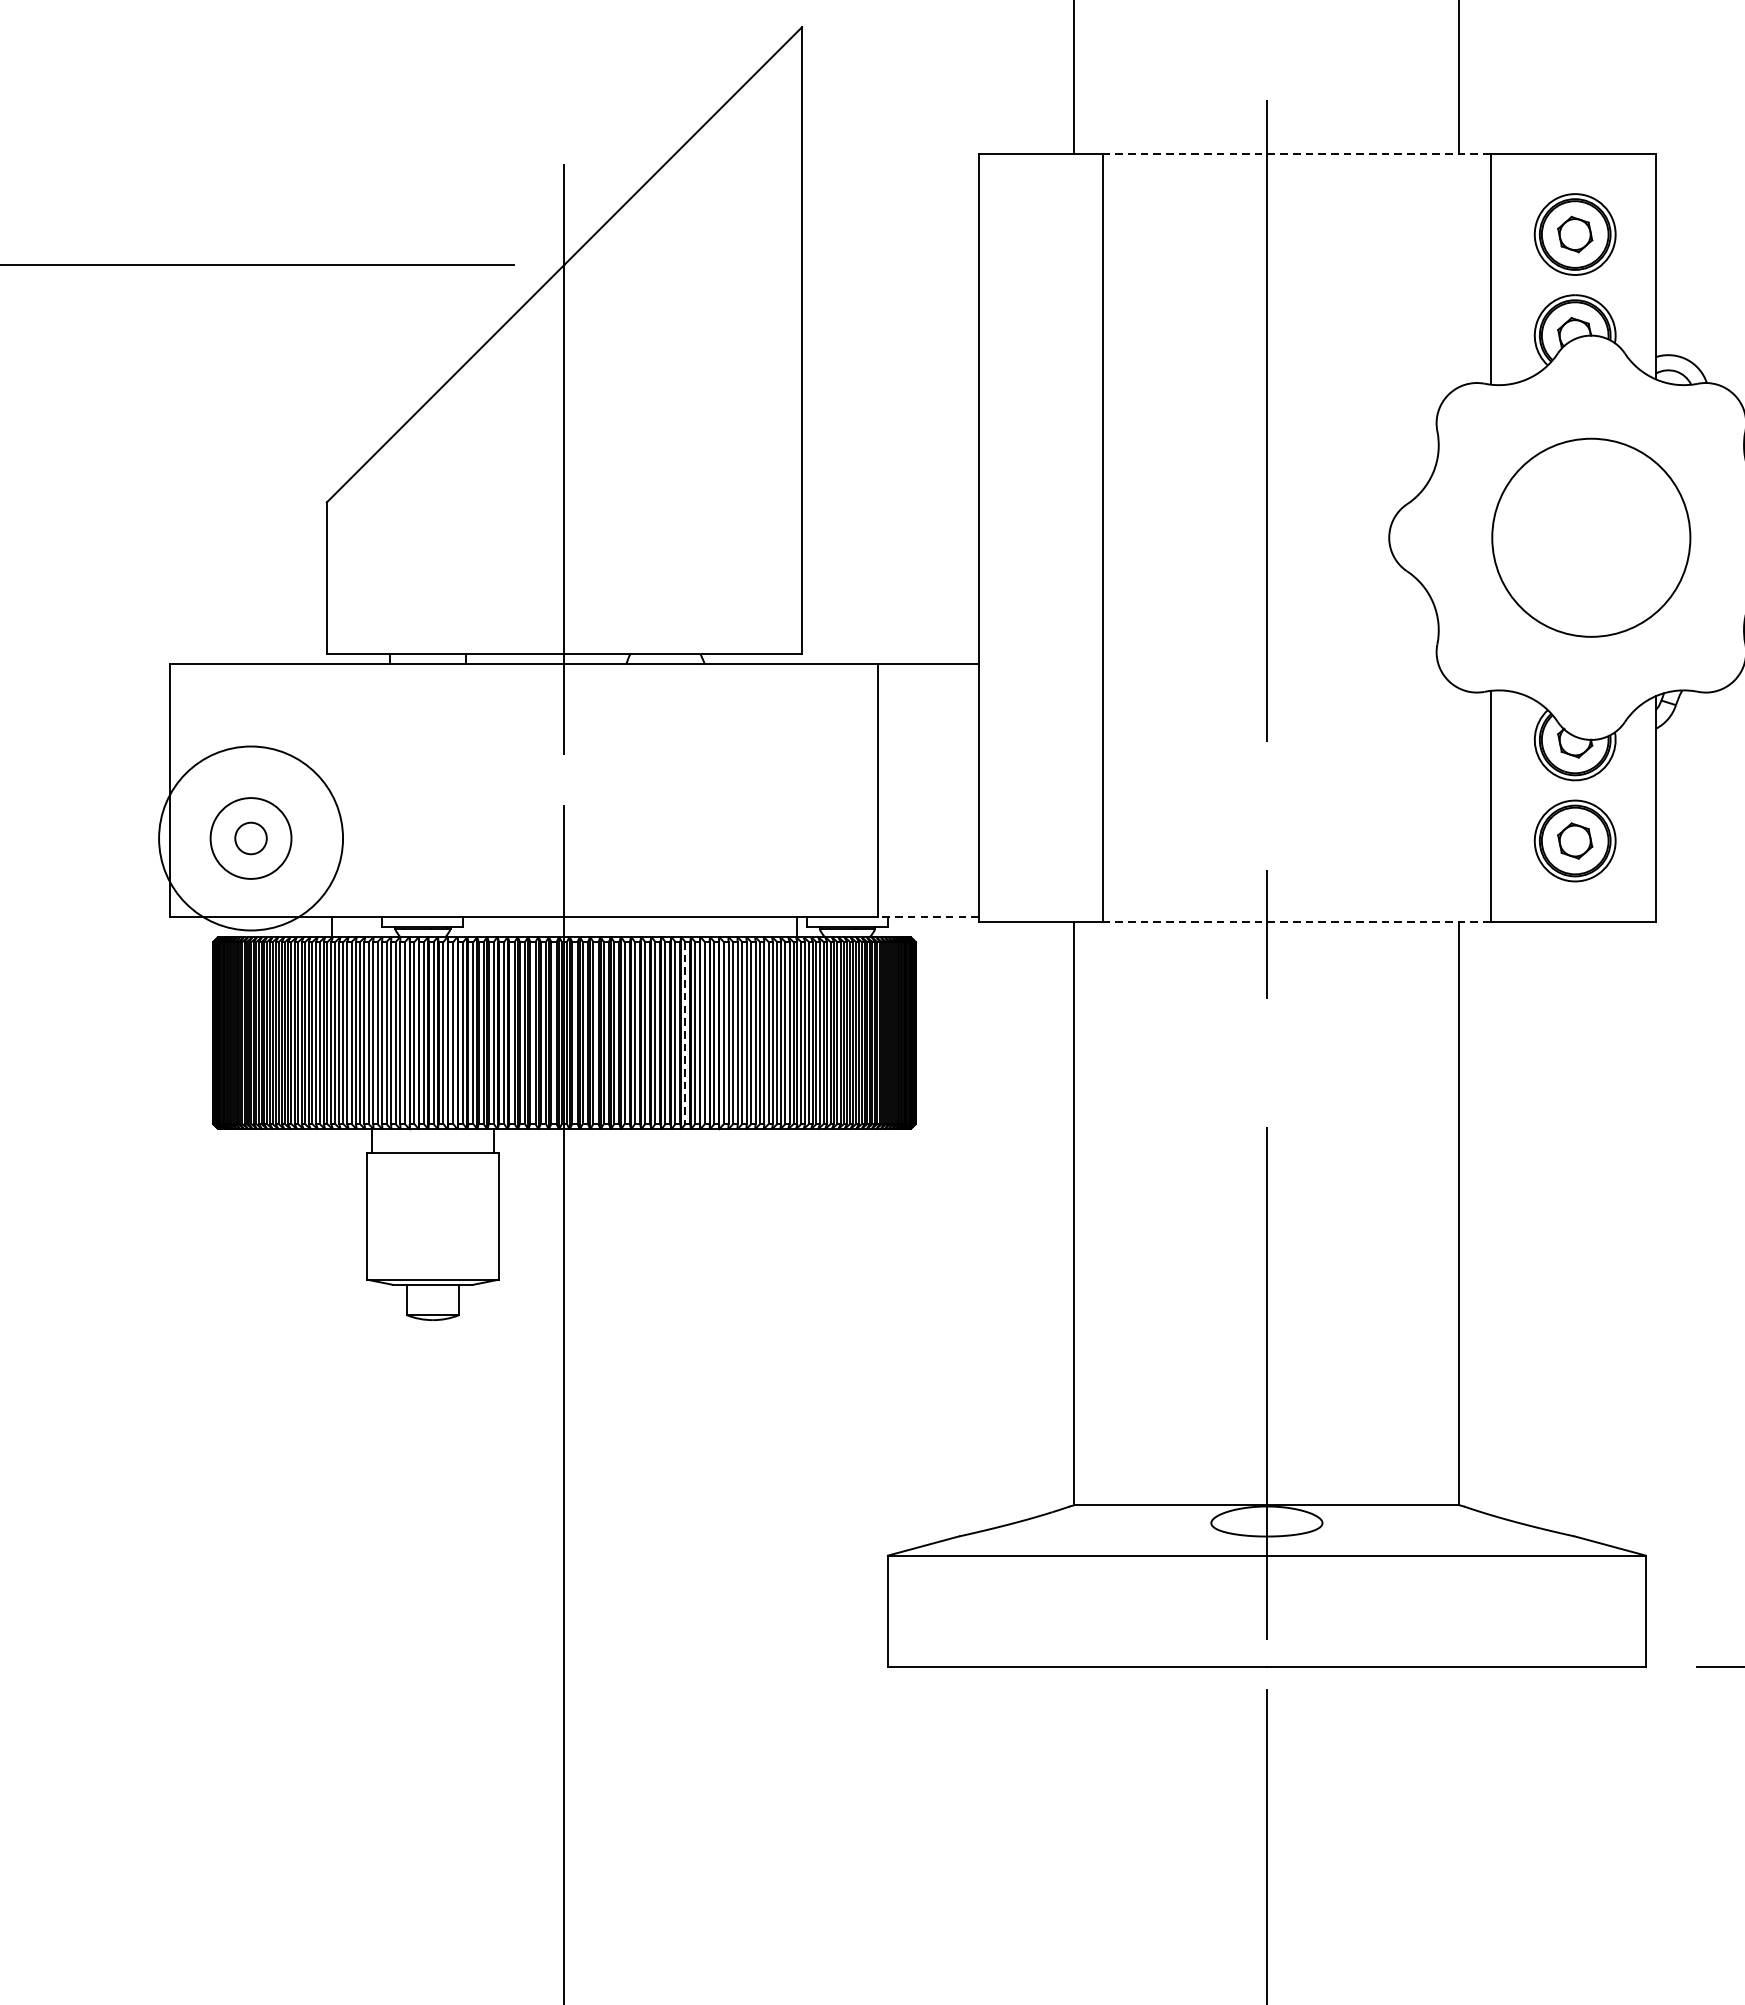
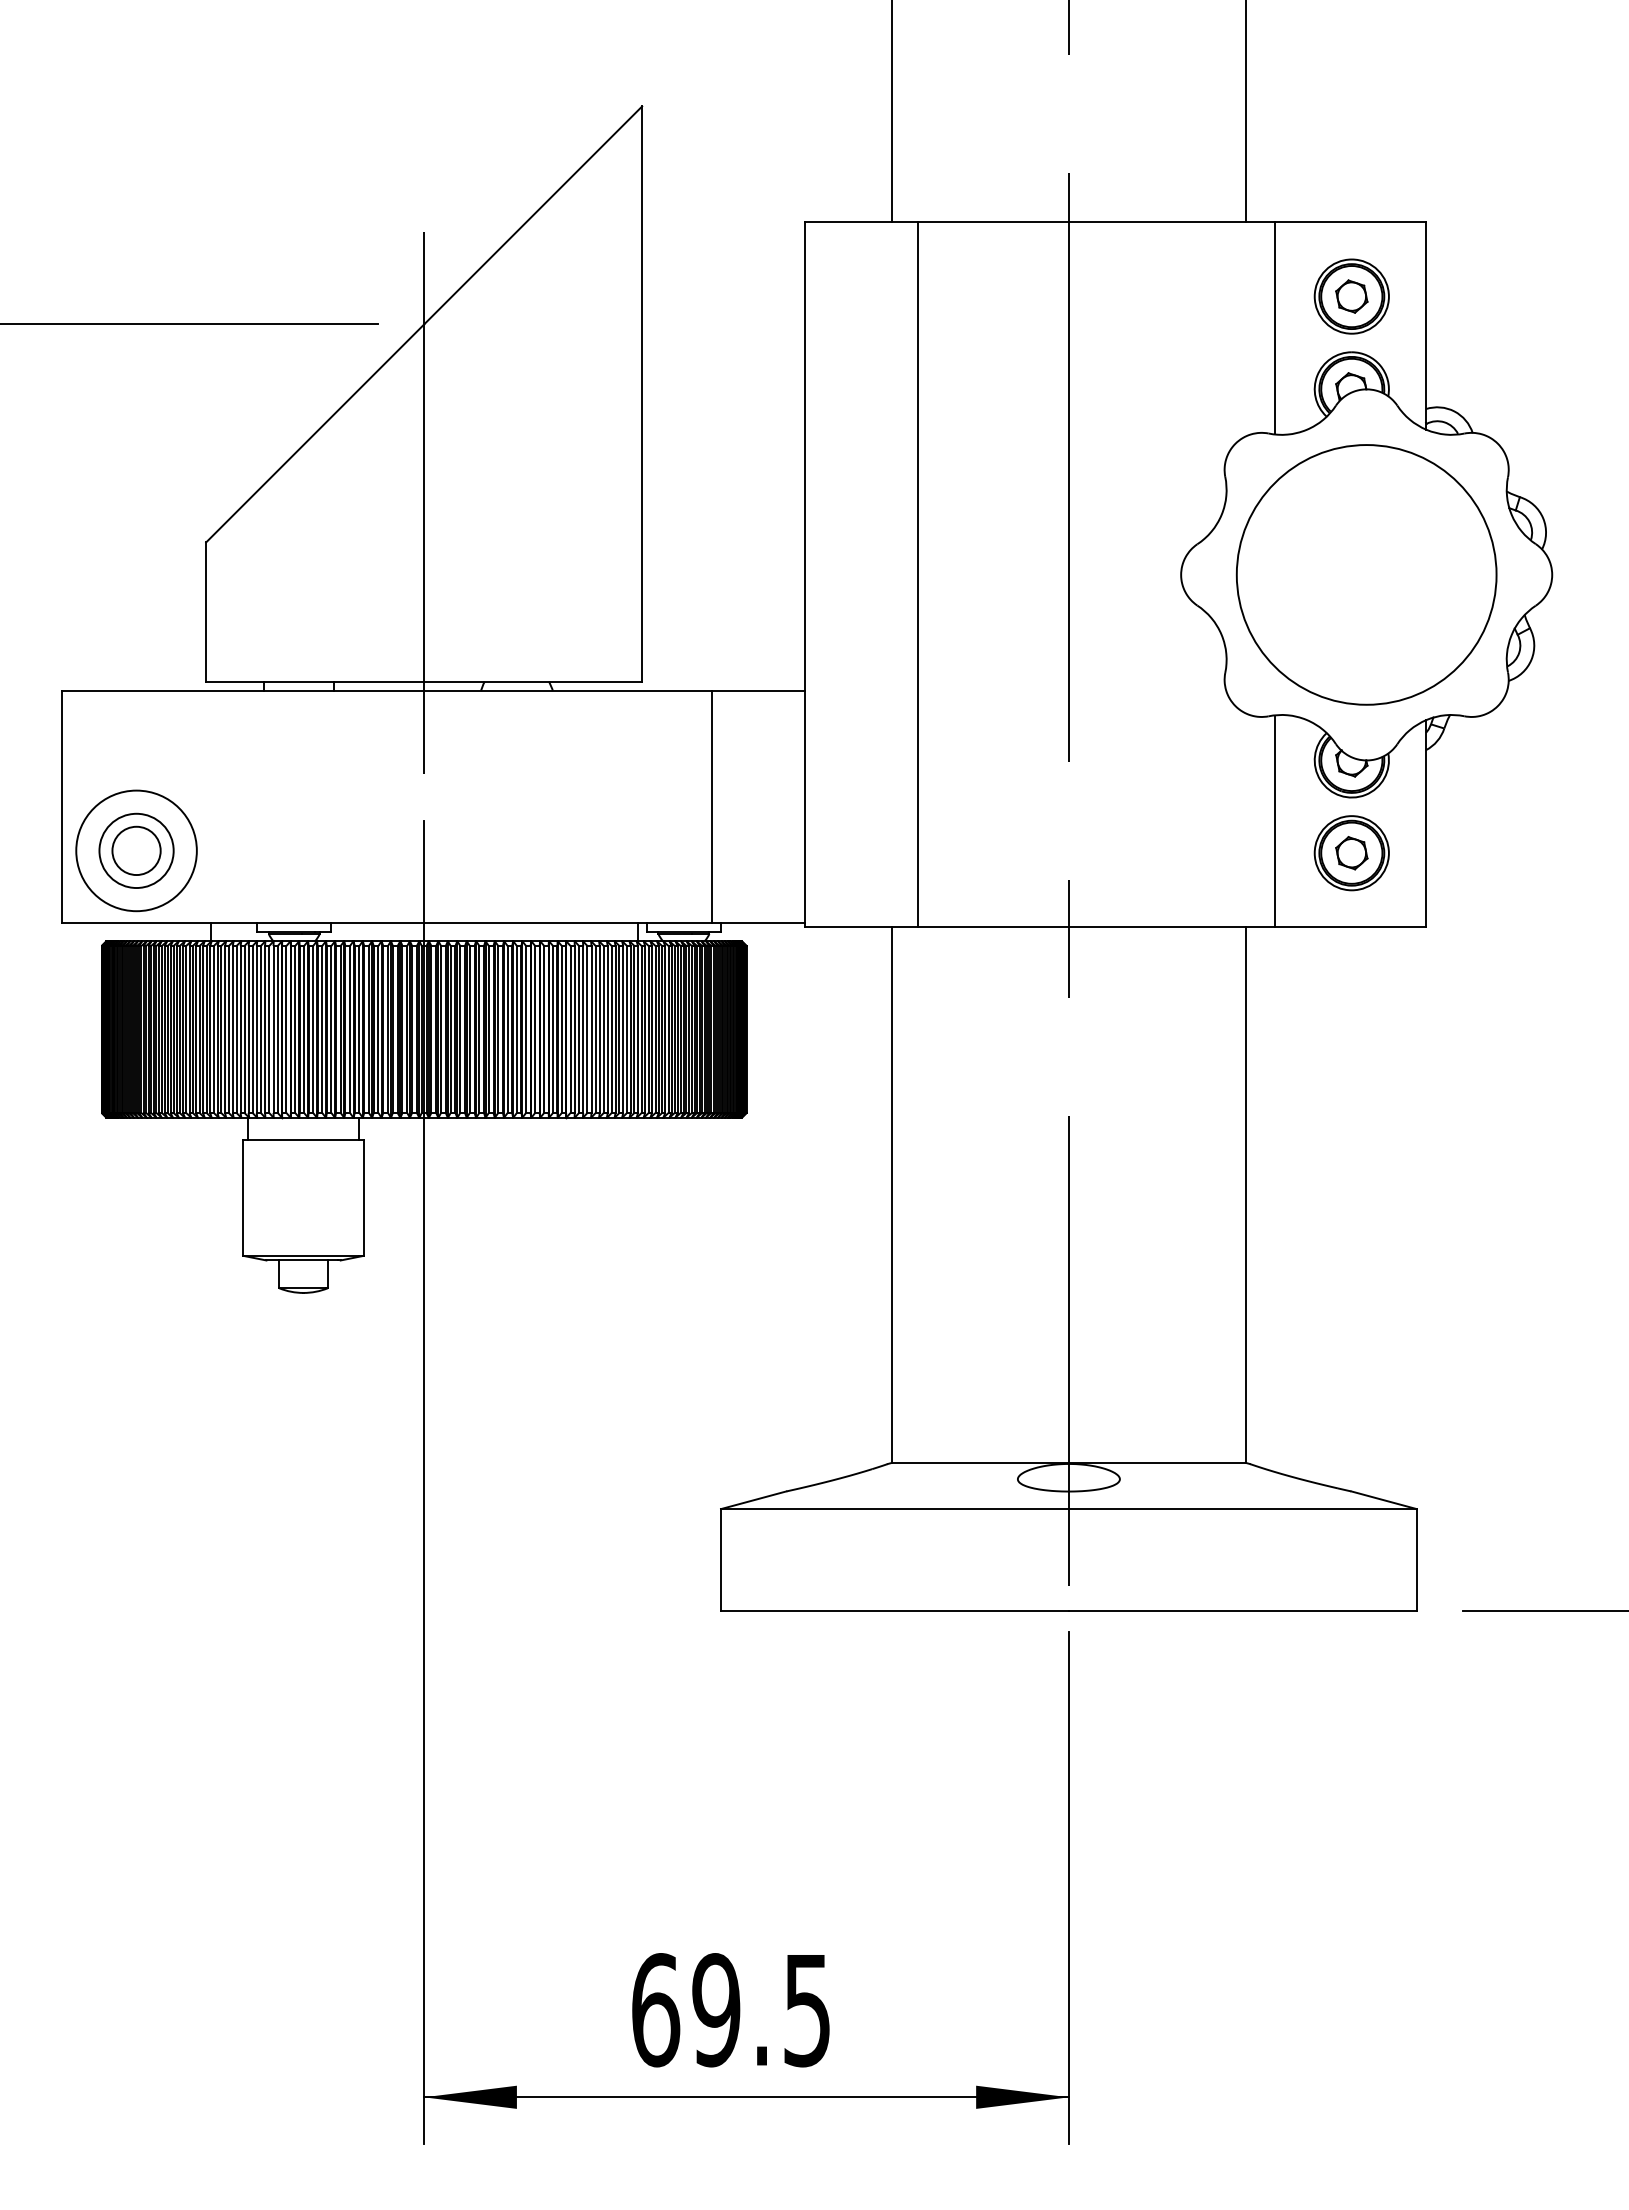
line: (1296, 153) -> (1096, 222), dashed -> solid
circle: (1591, 537) -> (1366, 574), size x1.43
circle: (250, 838) -> (136, 850), size x0.71
circle: (250, 838) -> (136, 850), size x1.67
line: (927, 916) -> (757, 922), dashed -> solid
line: (1296, 921) -> (1096, 927), dashed -> solid
line: (685, 1033) -> (535, 1029), dashed -> solid

